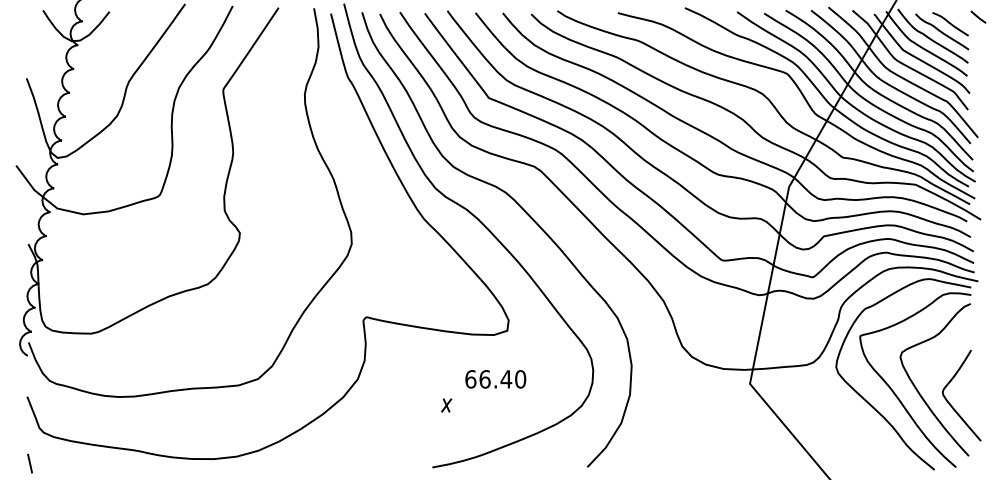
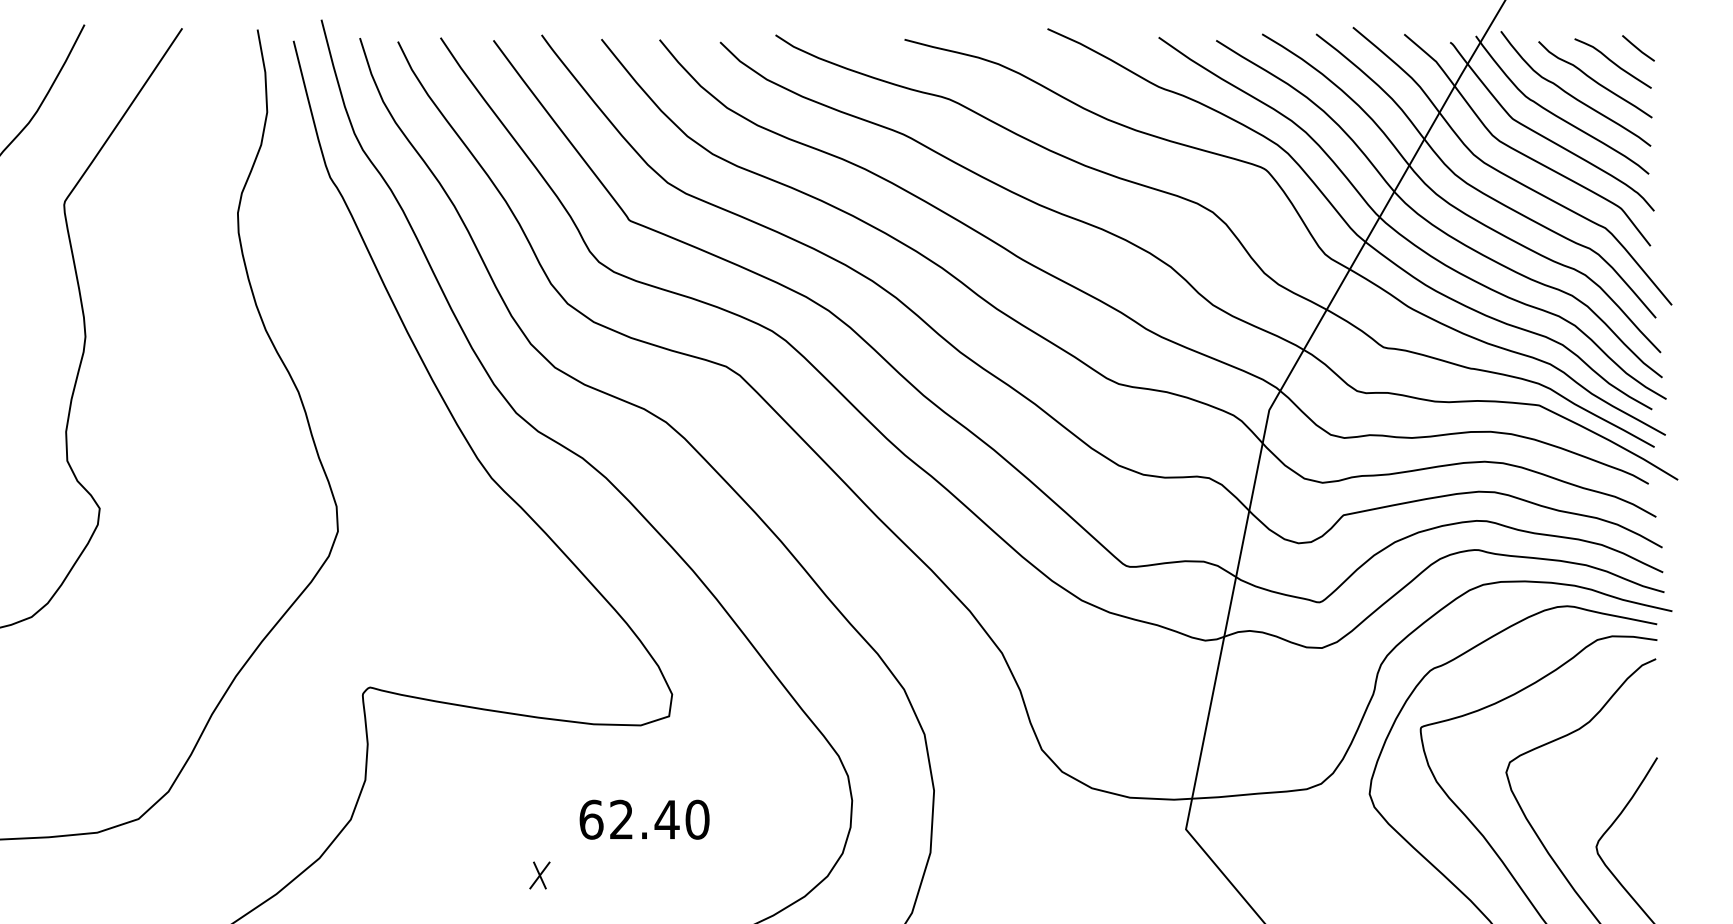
line: (978, 16) -> (1638, 47), moved
text: (484, 379) -> (620, 820), 66.40 -> 62.40

